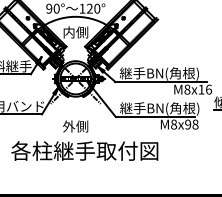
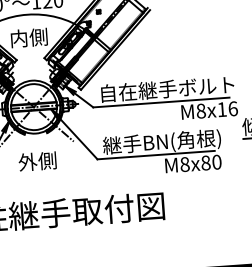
text: (164, 73) -> (165, 89), 継手BN(角根) -> 自在継手ボルト
text: (191, 124) -> (210, 162), M8x98 -> M8x80
text: (75, 126) -> (37, 161), moved

